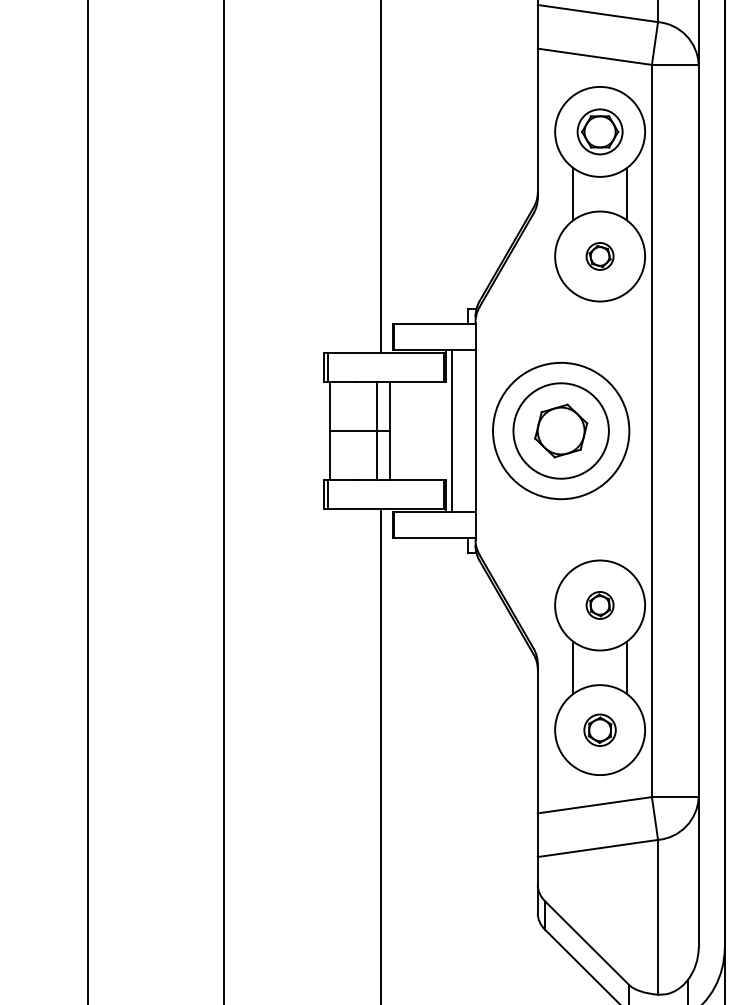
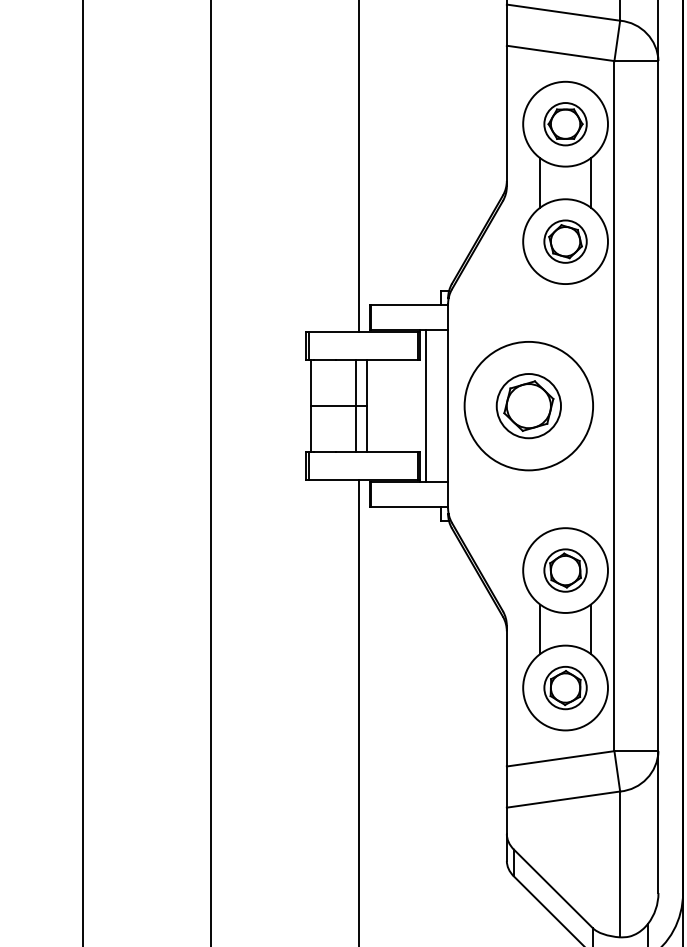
part: (600, 256) -> (565, 241), size x1.67
circle: (560, 431) -> (528, 406), size x0.71
part: (600, 605) -> (565, 570), size x1.67
part: (600, 730) -> (565, 688), size x1.43

